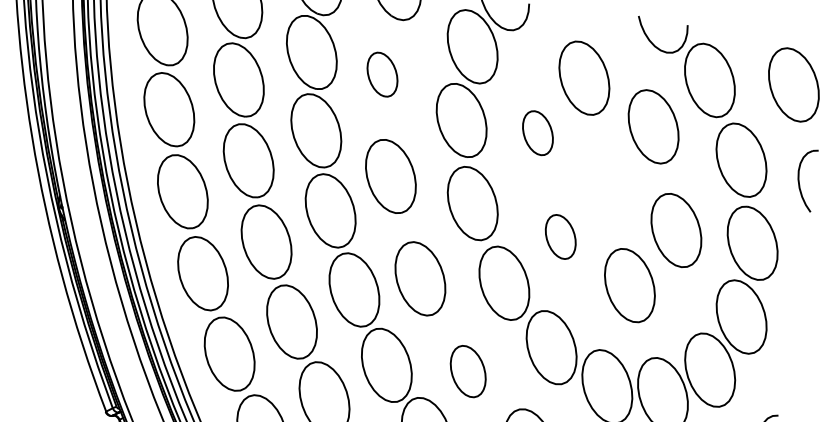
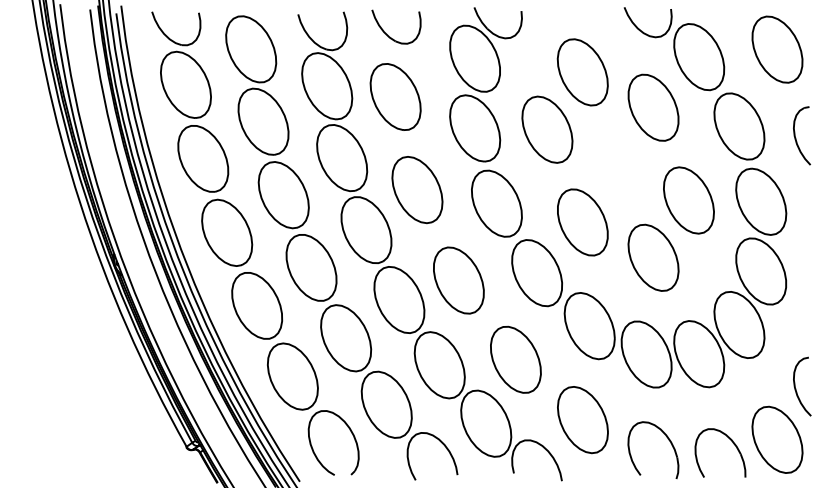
part: (382, 74) -> (395, 96), size x1.67
part: (538, 133) -> (547, 129), size x1.67
part: (560, 236) -> (582, 222), size x1.67
part: (467, 371) -> (515, 359), size x1.43

